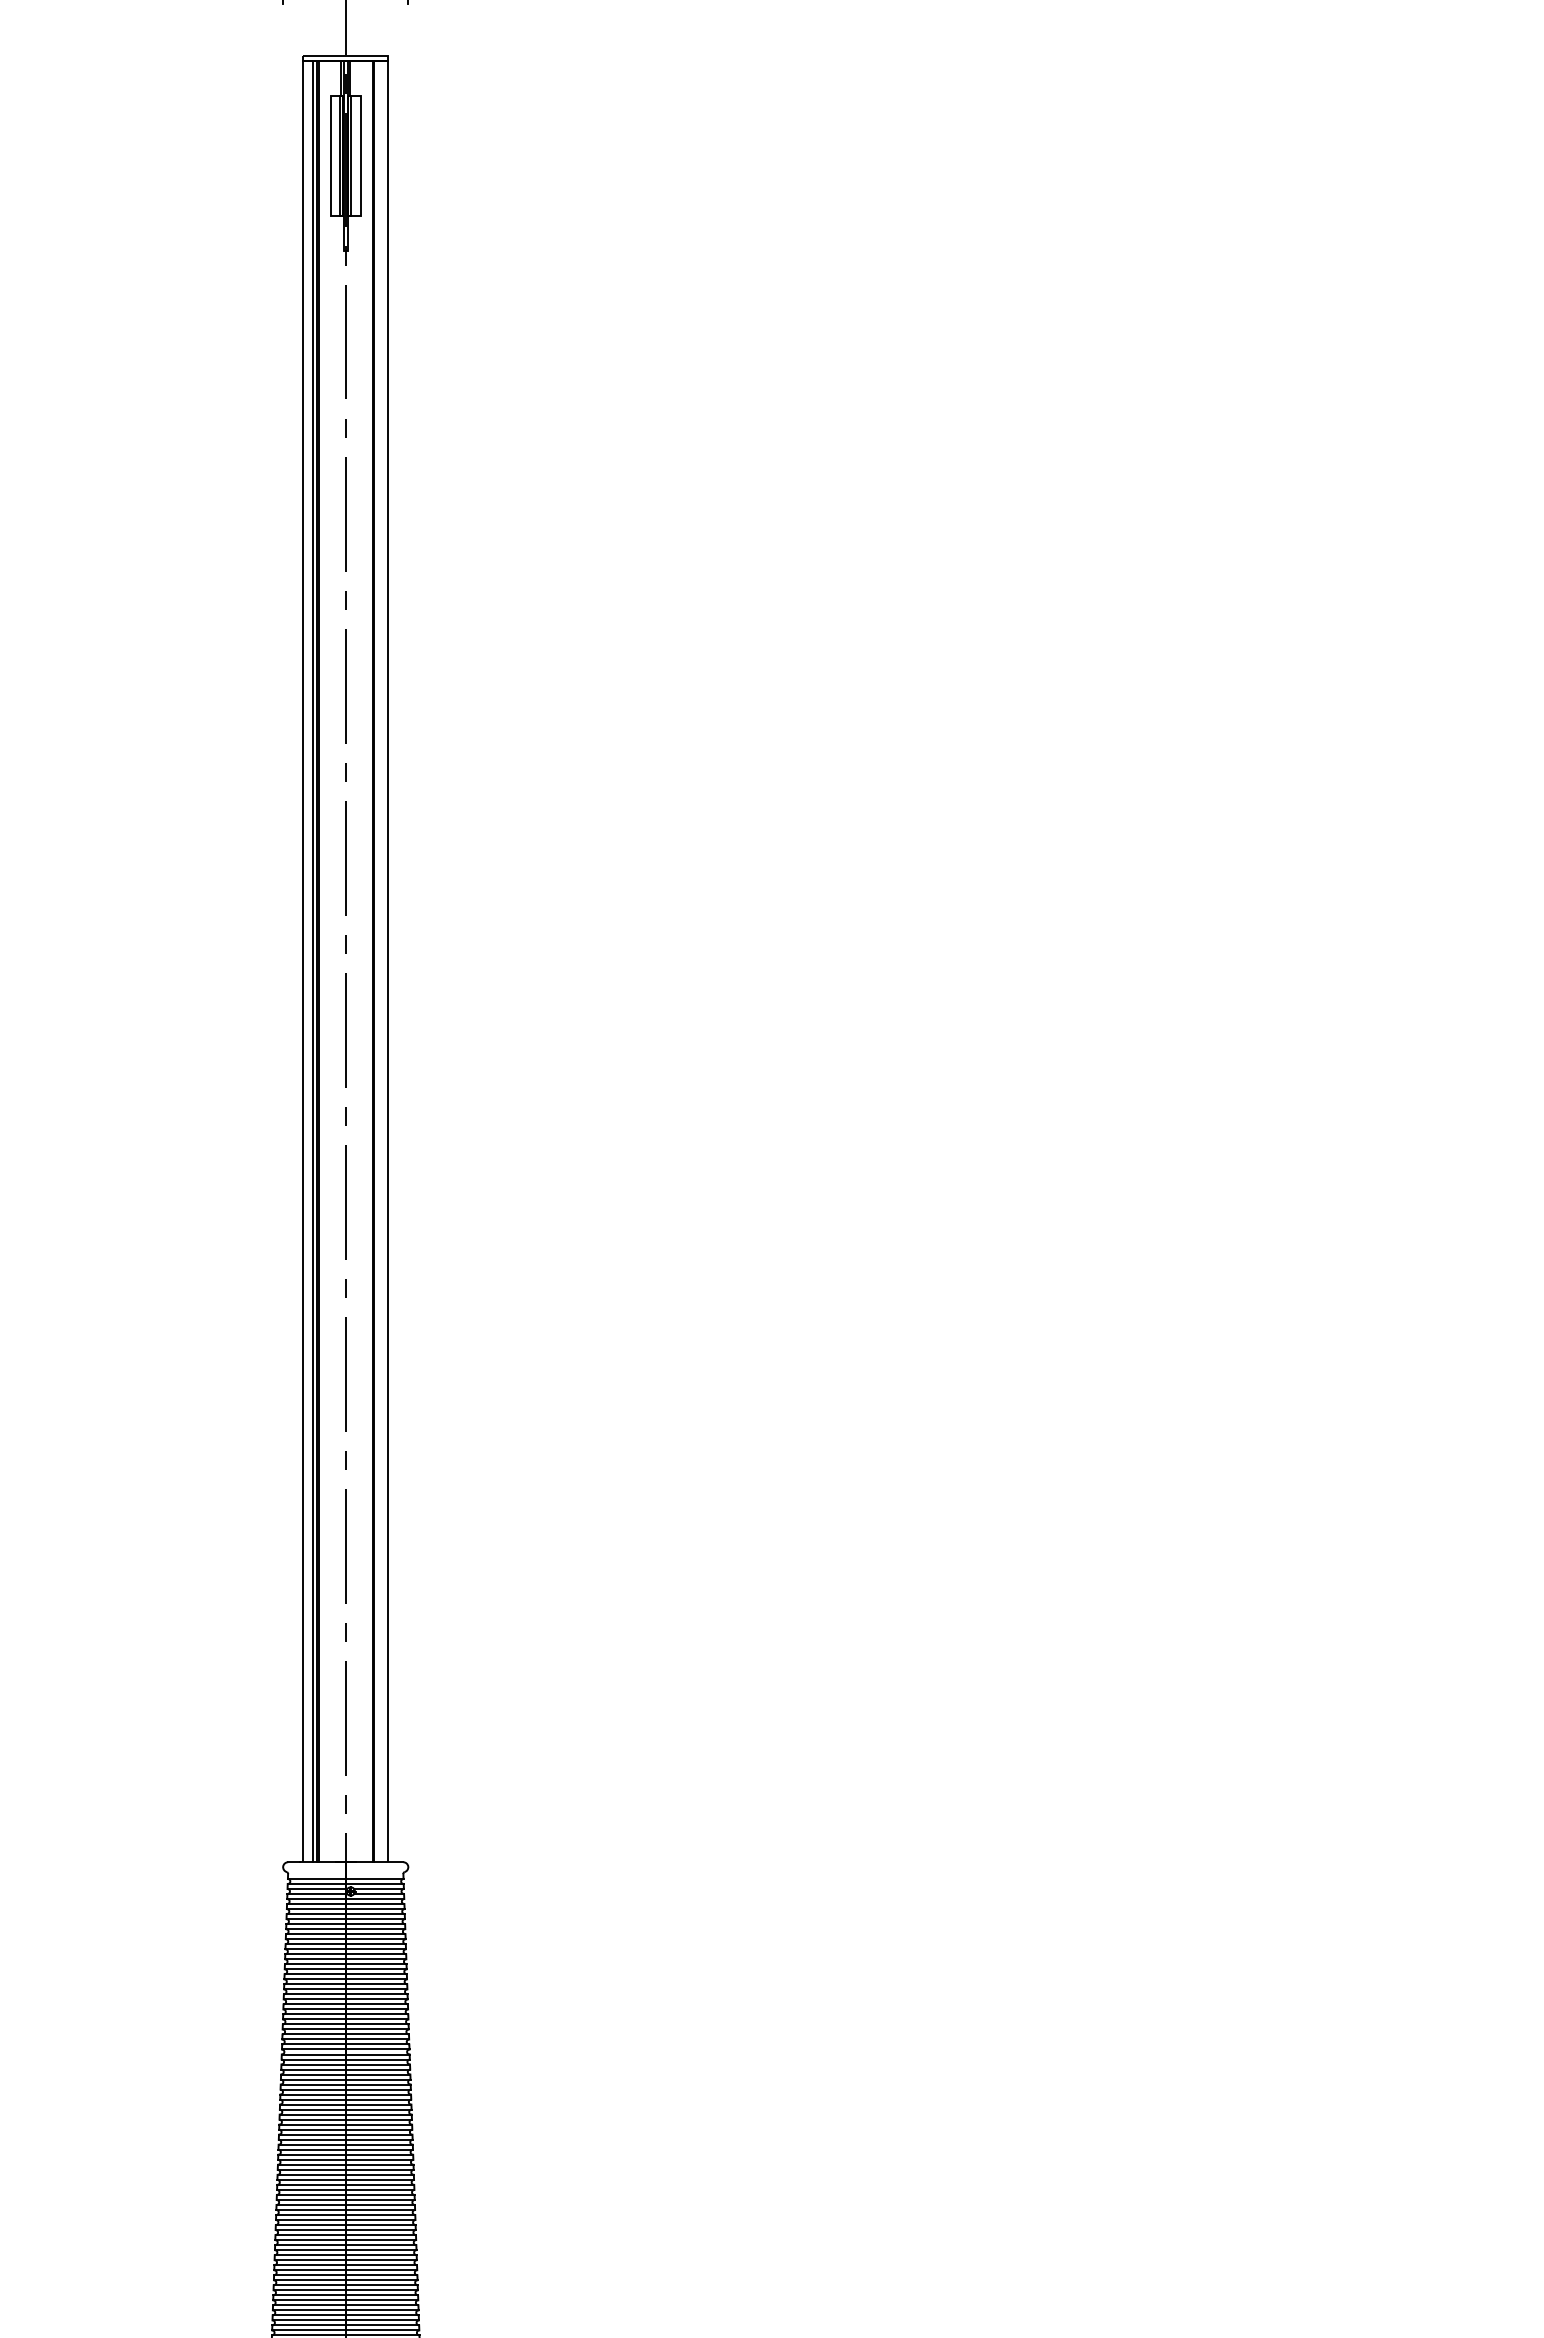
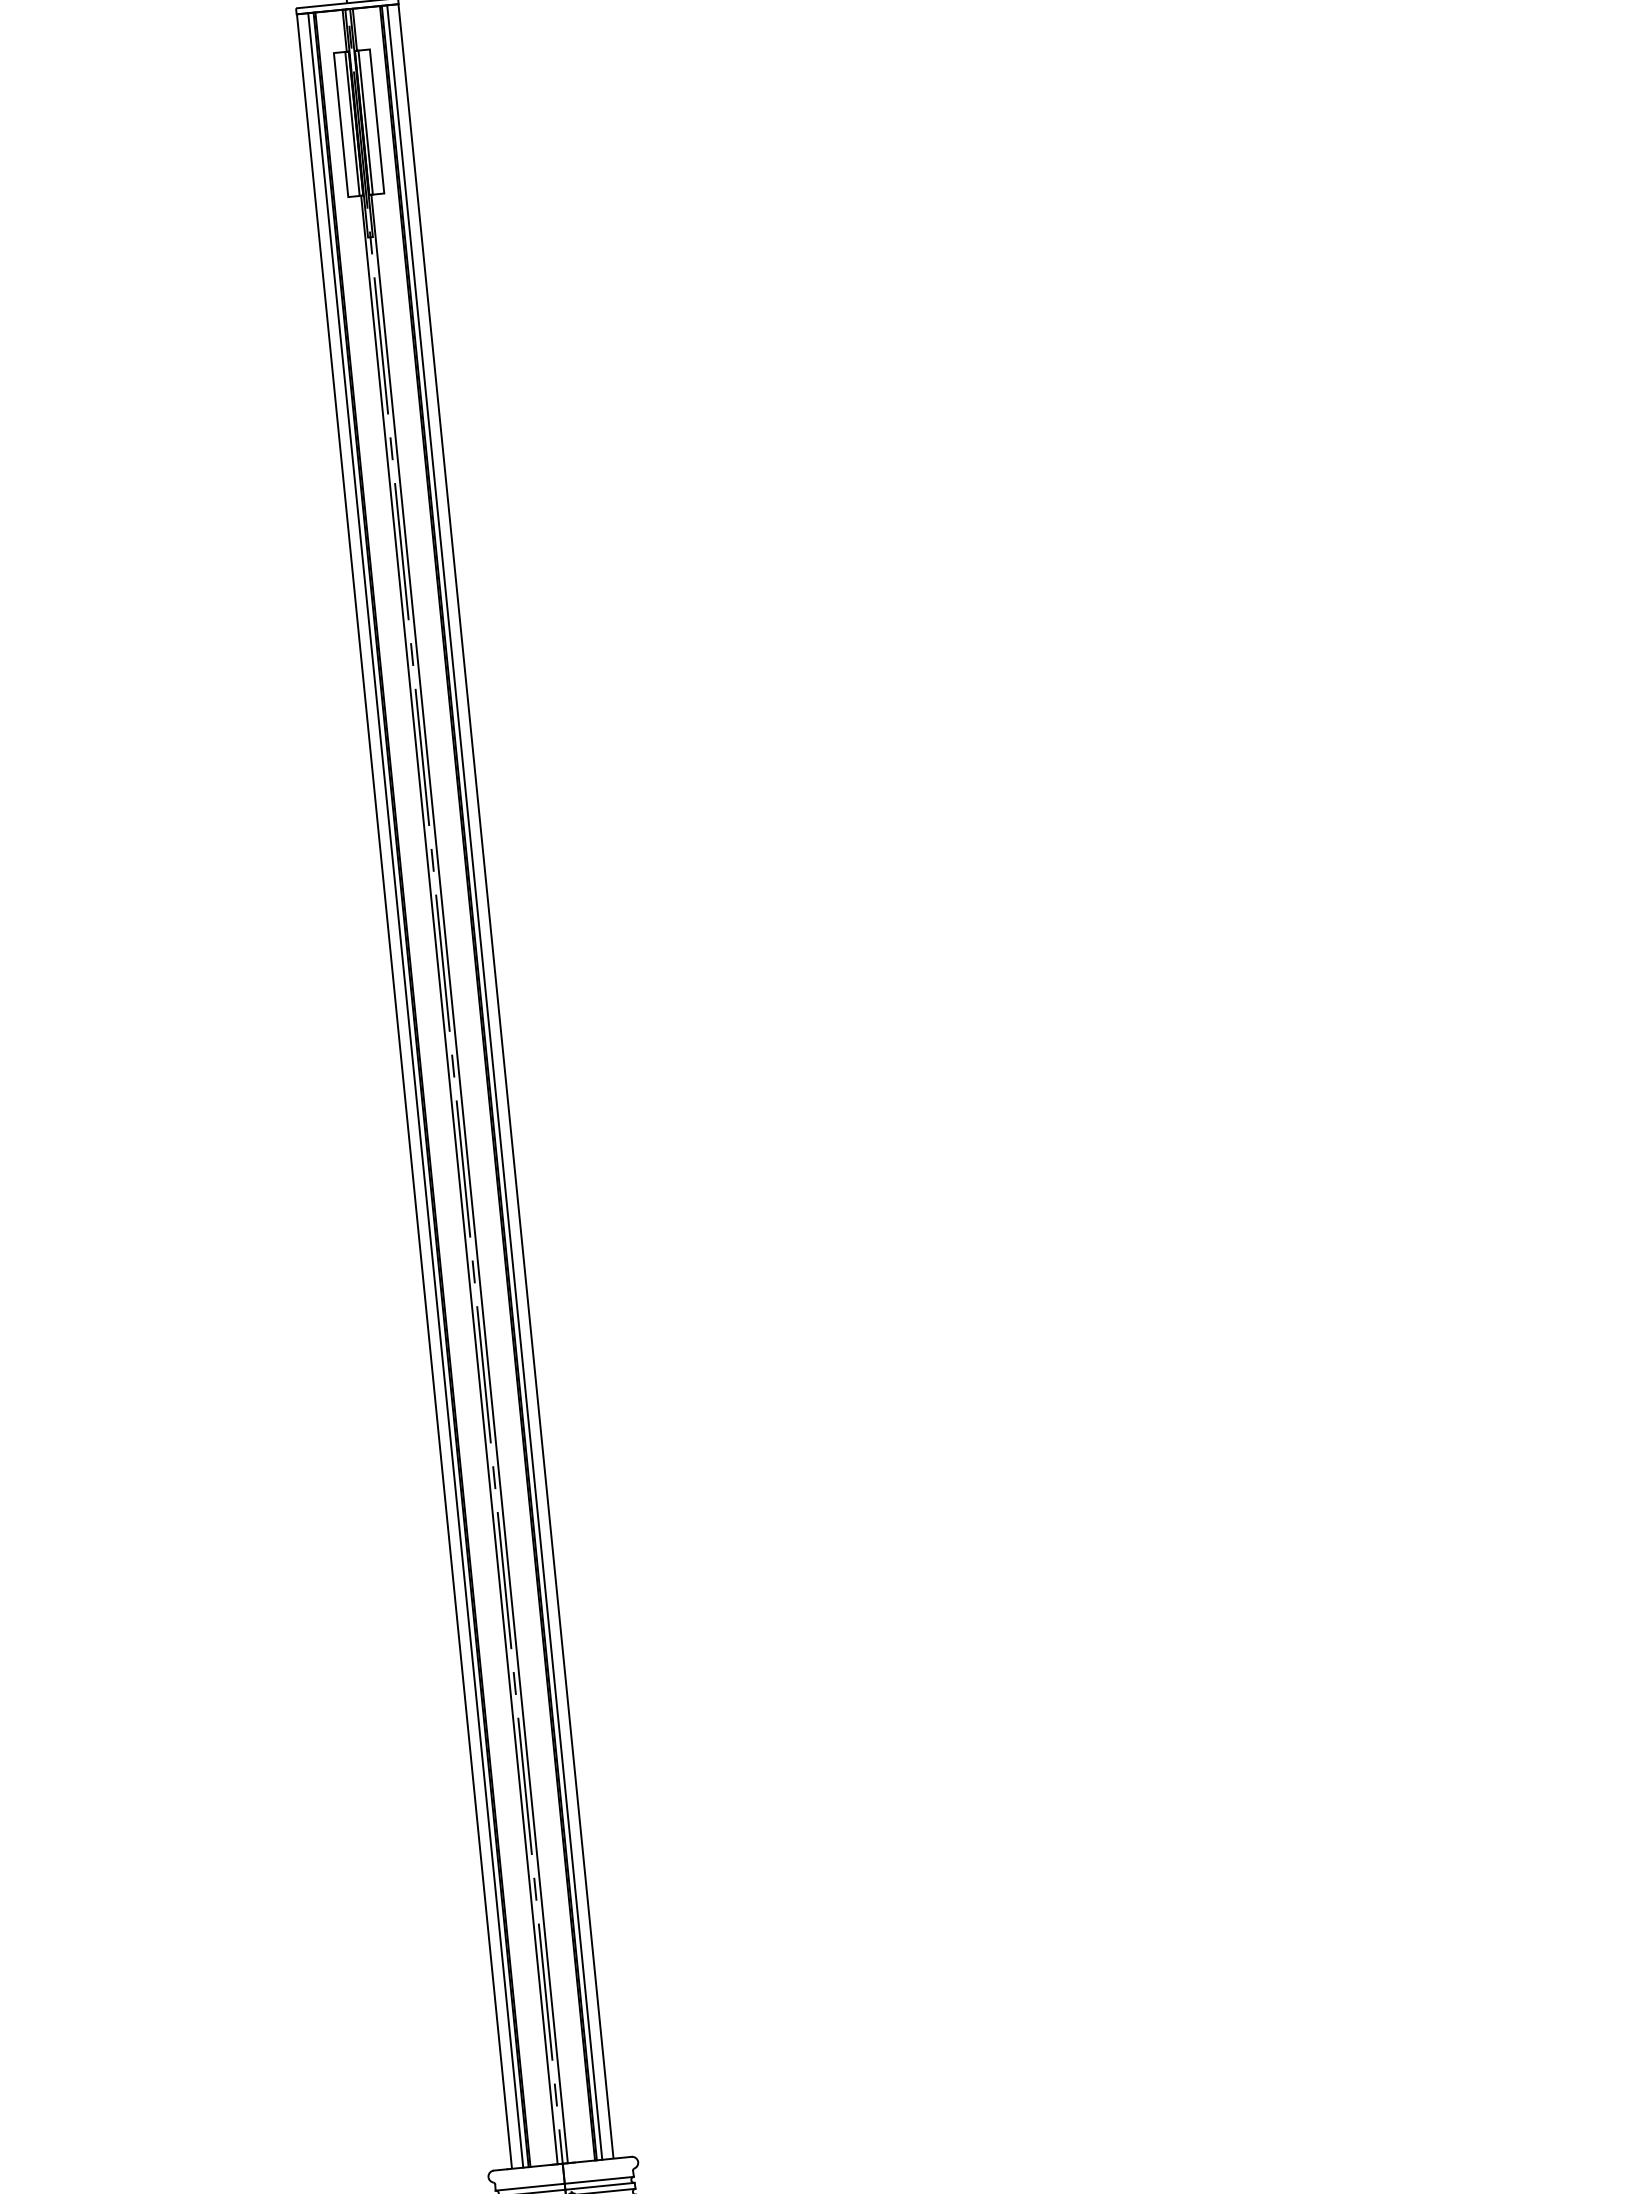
line: (378, 961) -> (494, 1082), added
line: (341, 1039) -> (459, 1180), added
line: (350, 1039) -> (470, 1179), added

